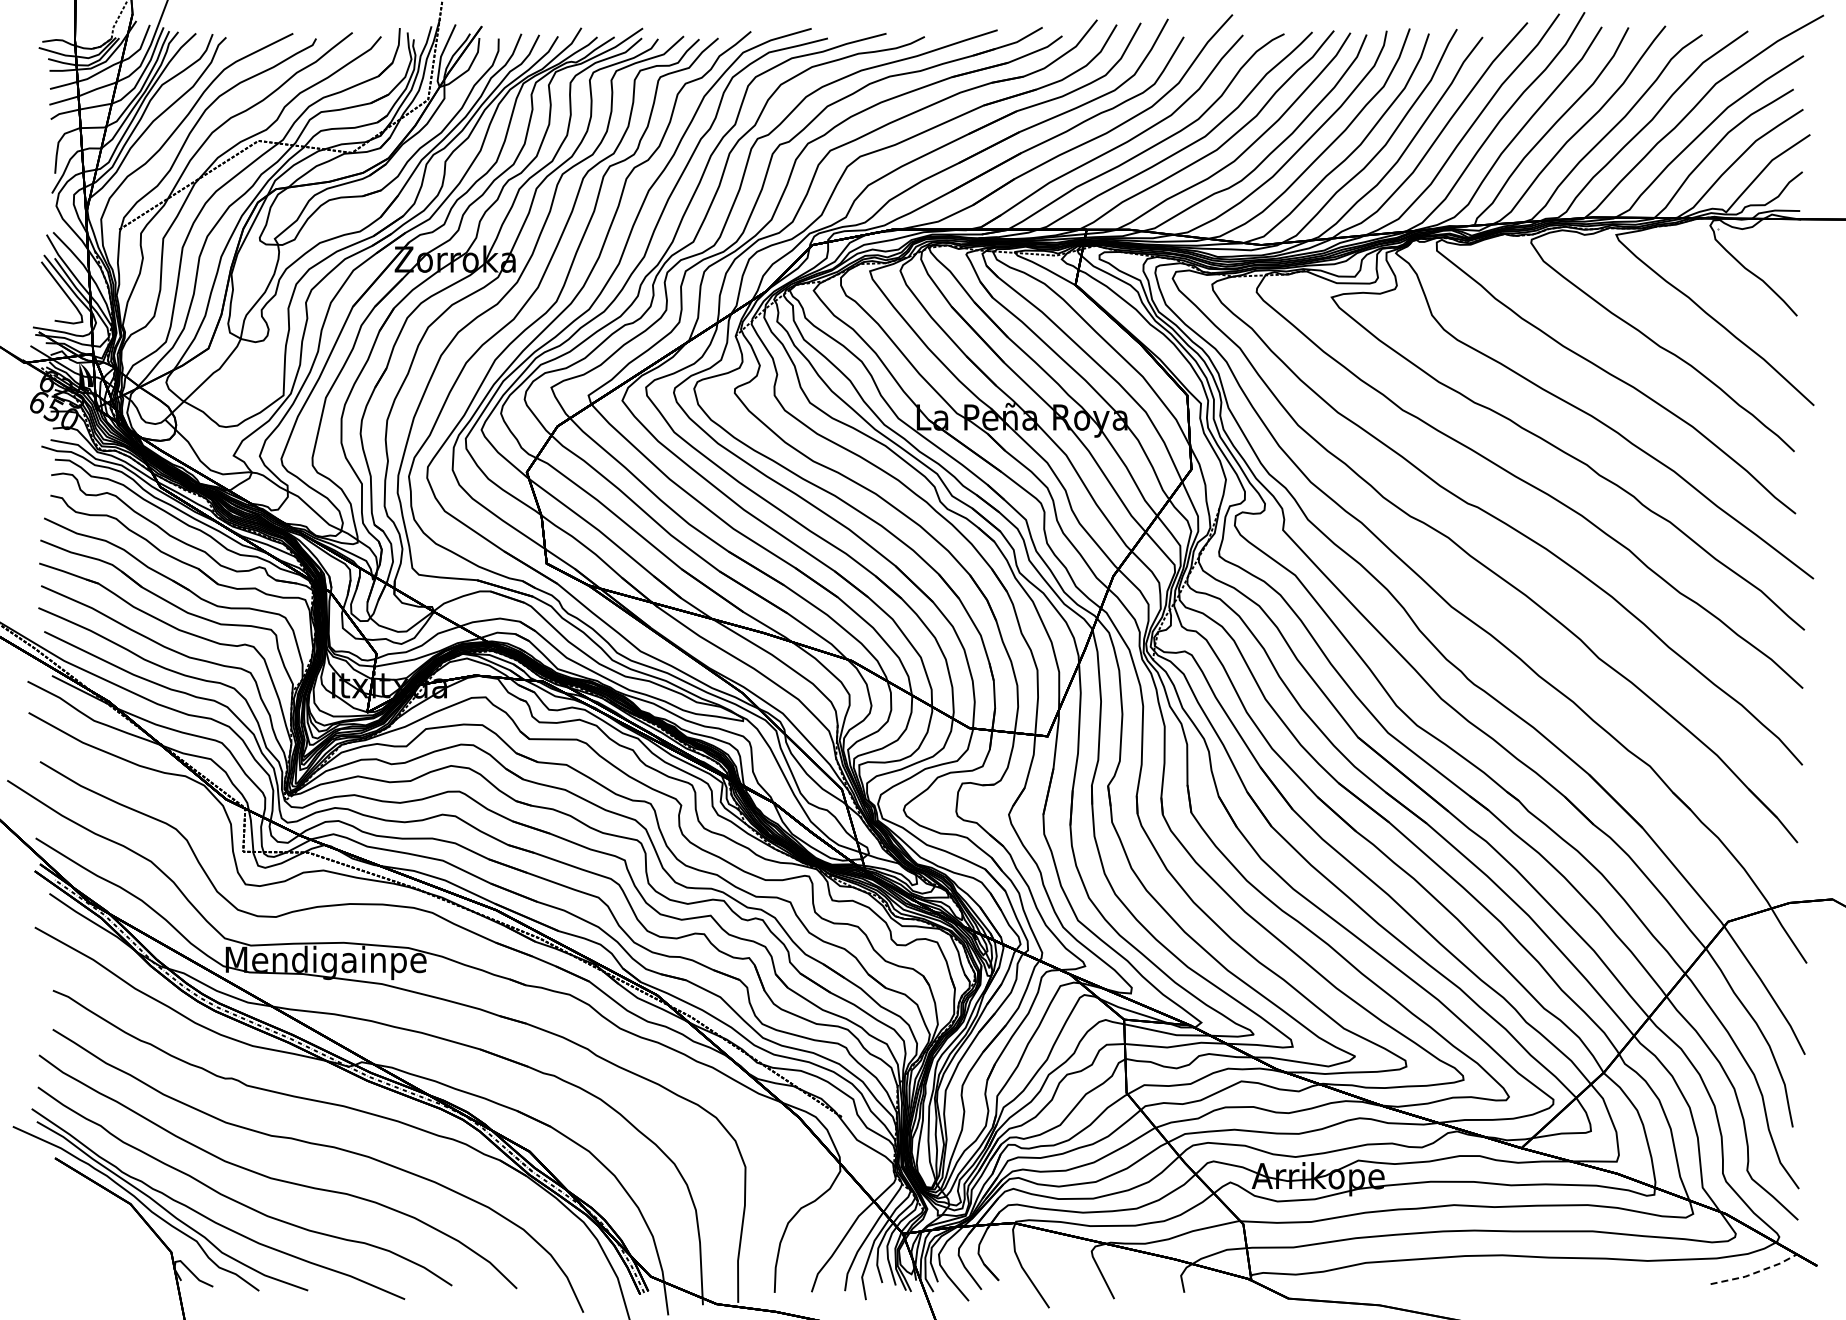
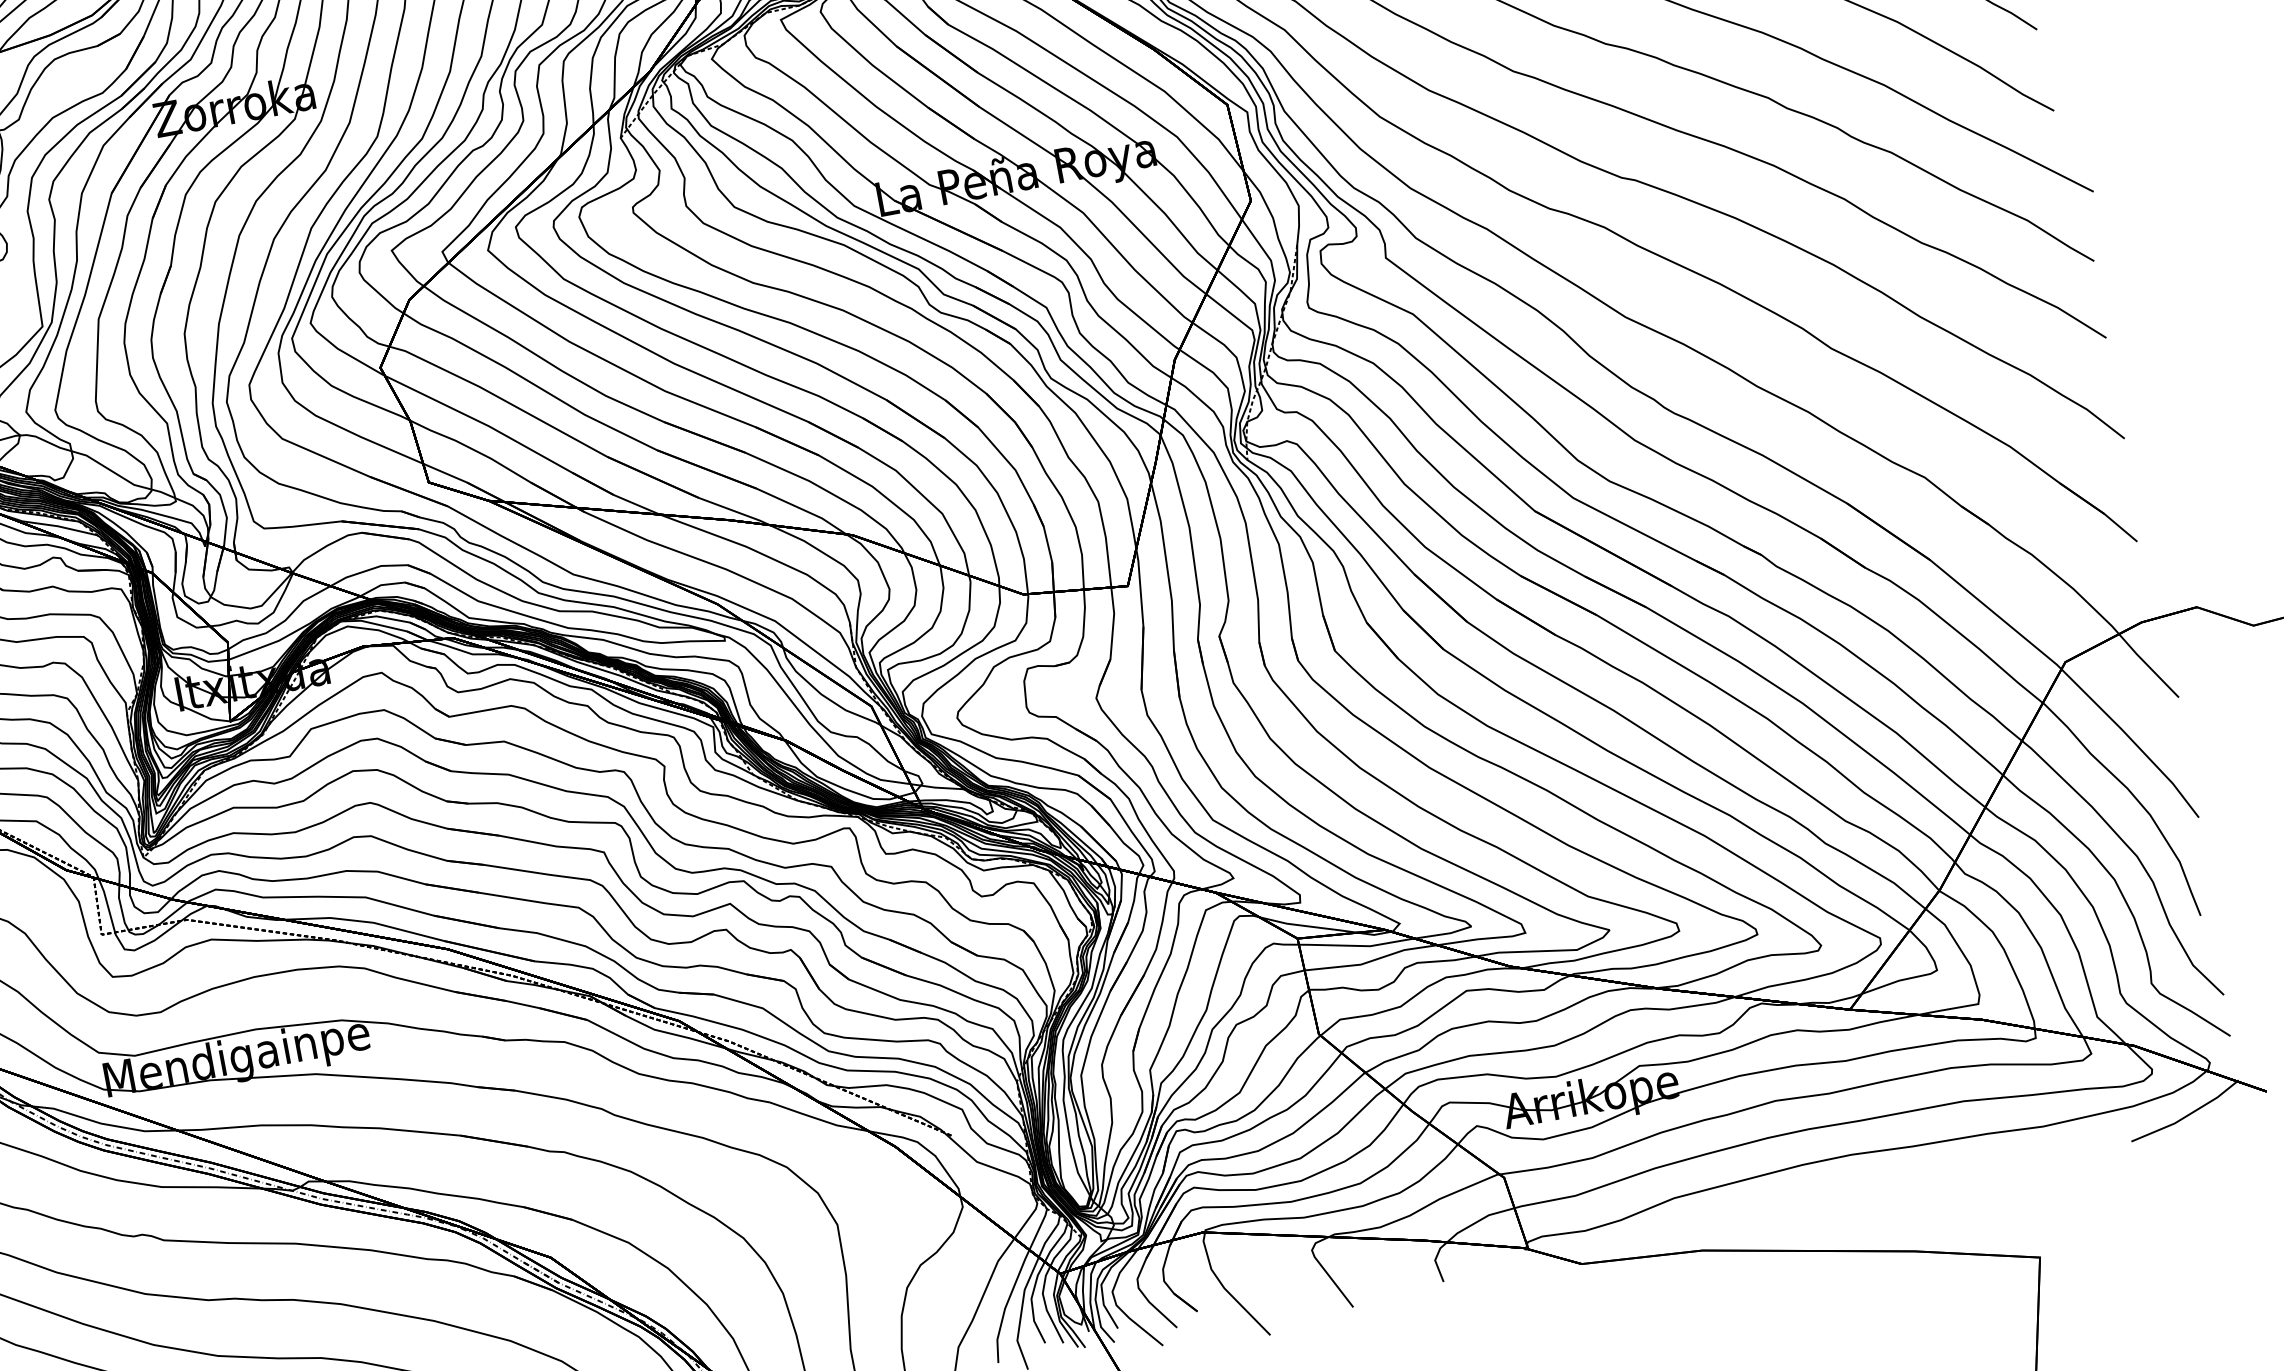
line: (1756, 1272) -> (2188, 1115), dashed -> solid

